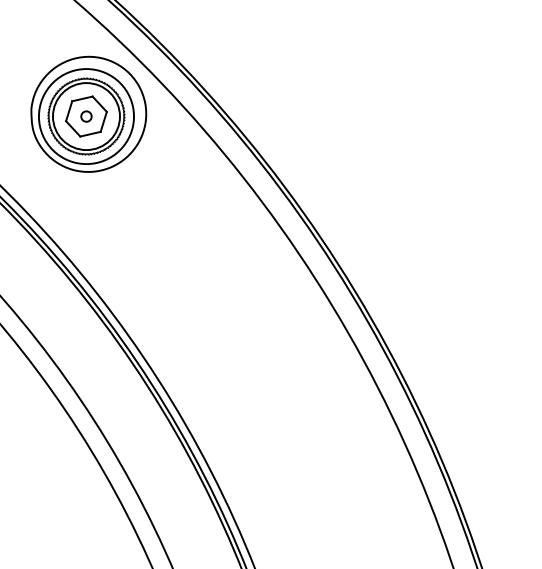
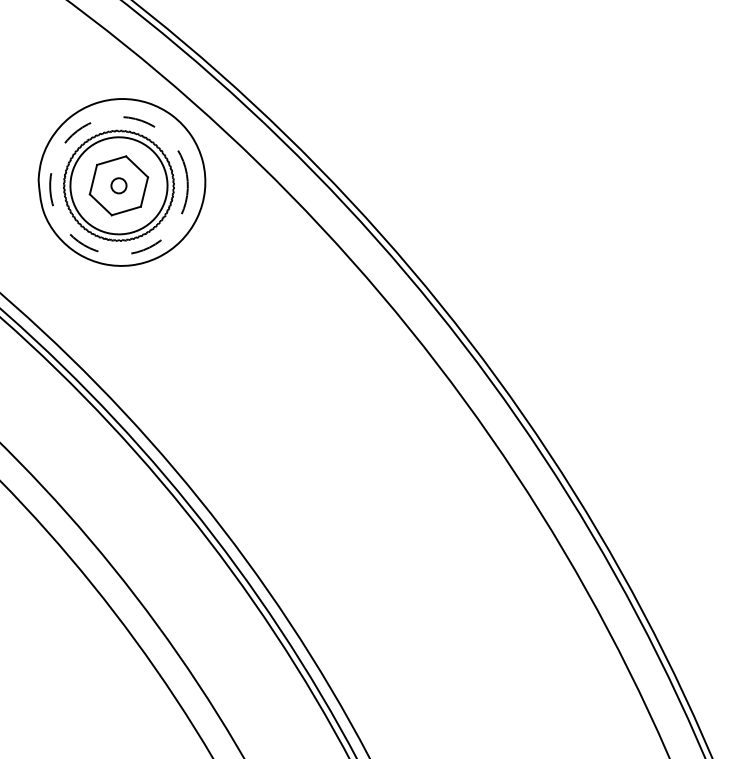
circle: (86, 116) -> (119, 185), solid -> dashed

